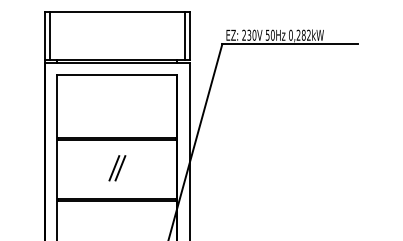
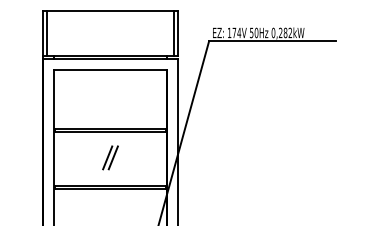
text: (249, 34) -> (234, 32), 230V -> 174V

